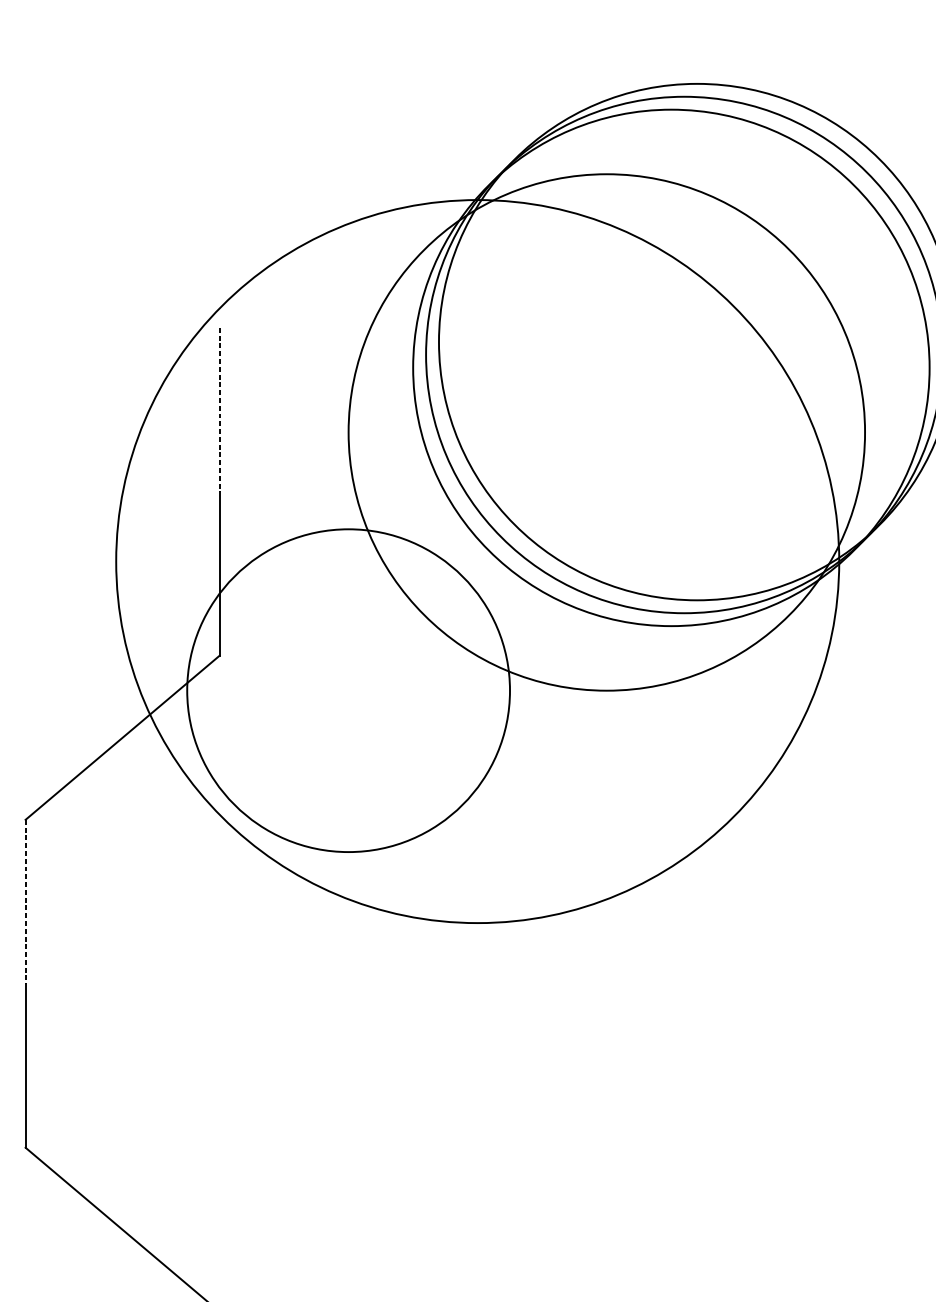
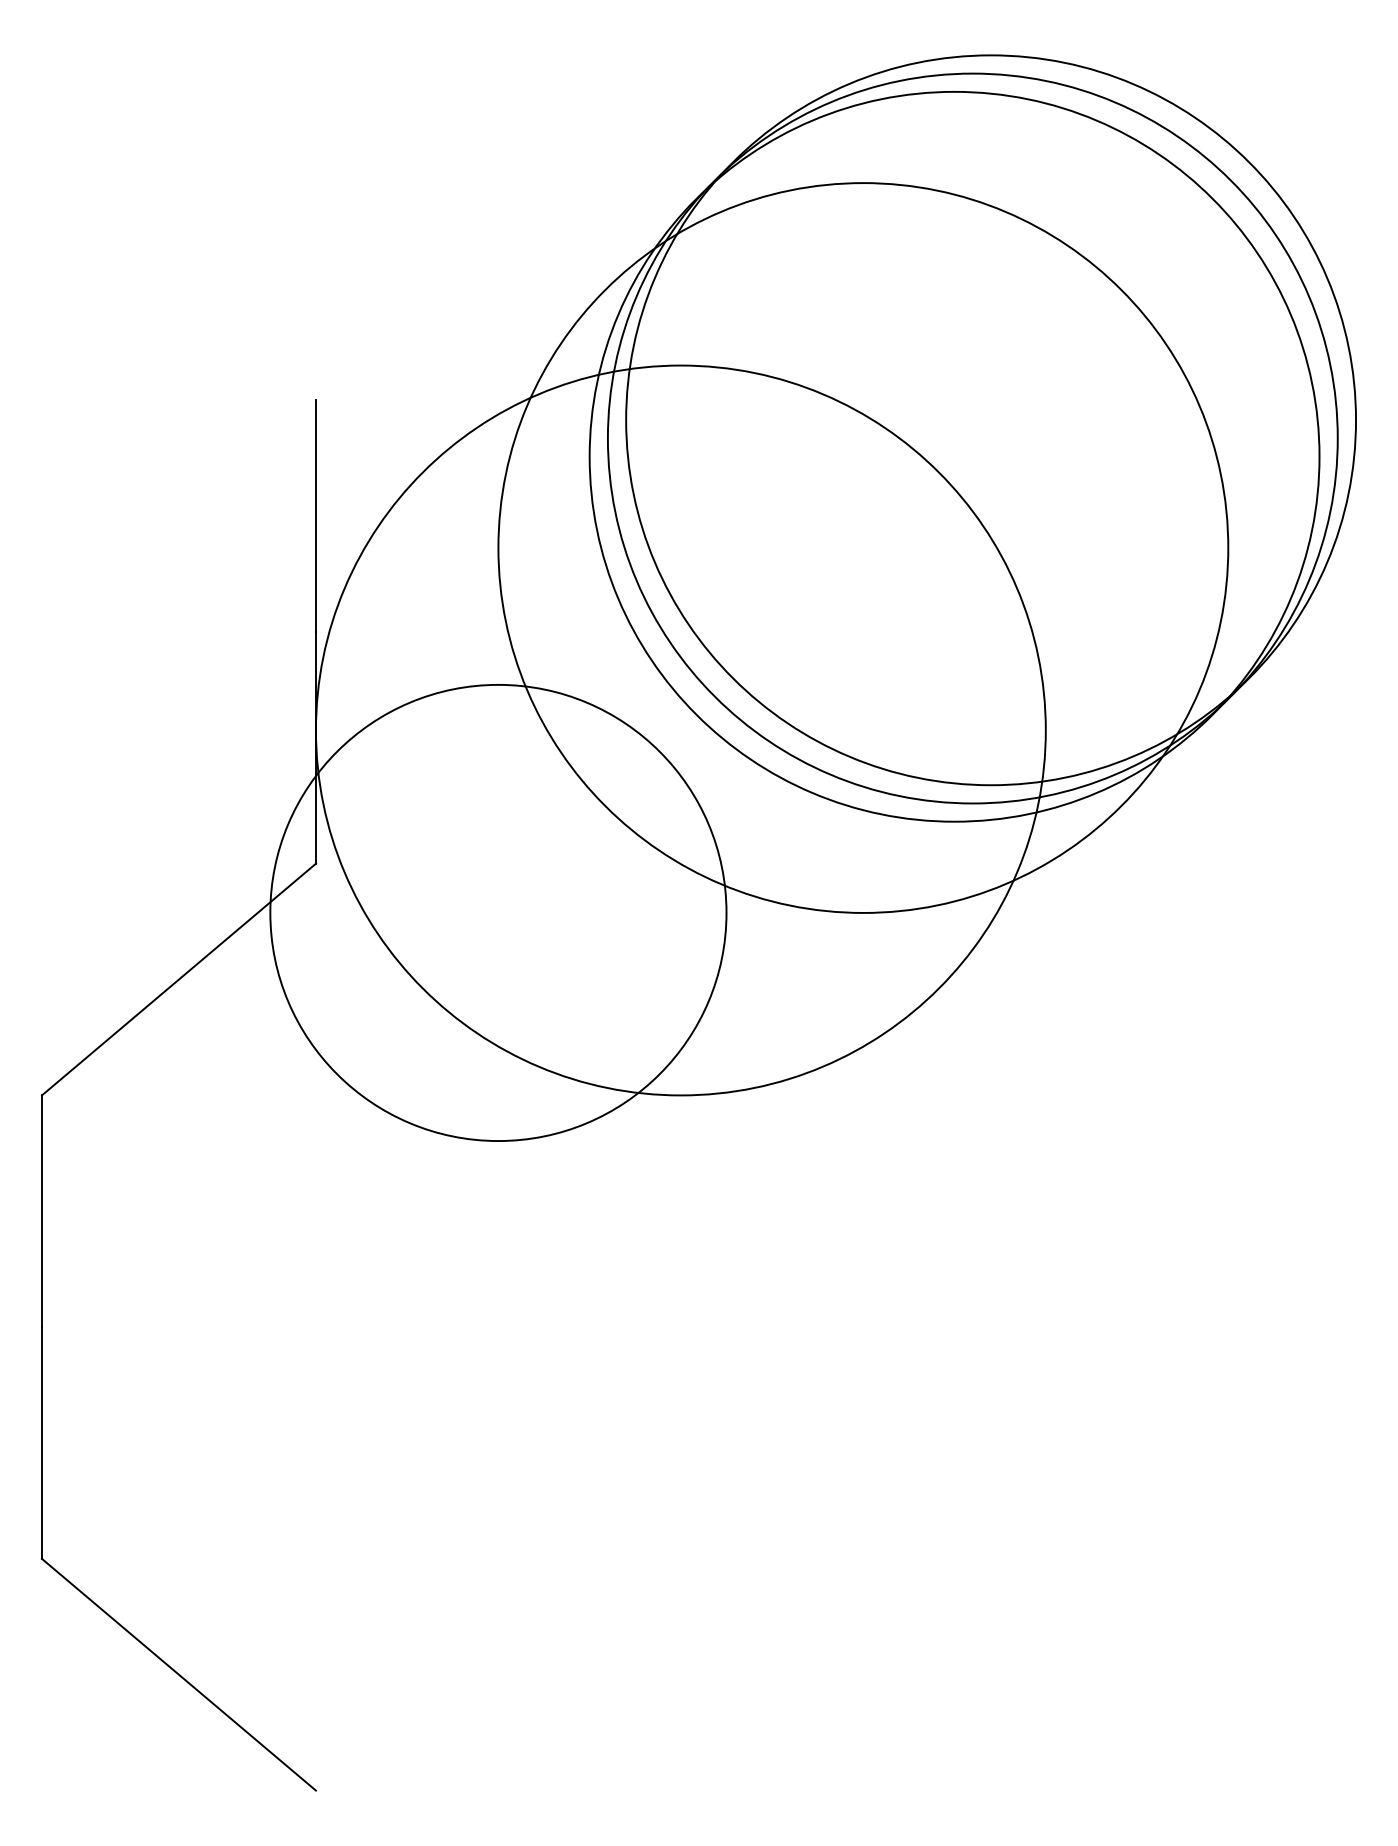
line: (219, 410) -> (315, 516), dashed -> solid
circle: (477, 561) -> (680, 730), size x0.71
line: (25, 901) -> (41, 1211), dashed -> solid

